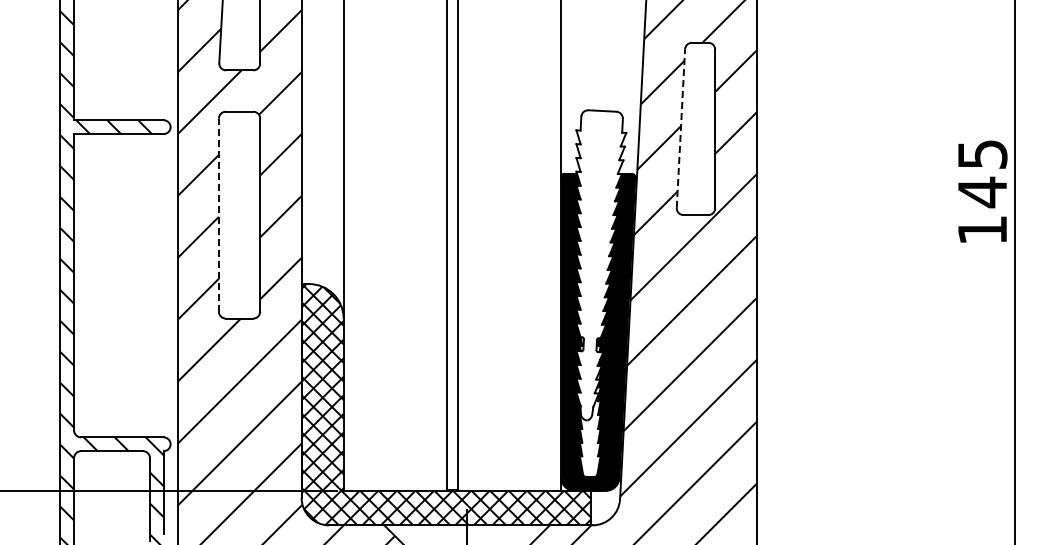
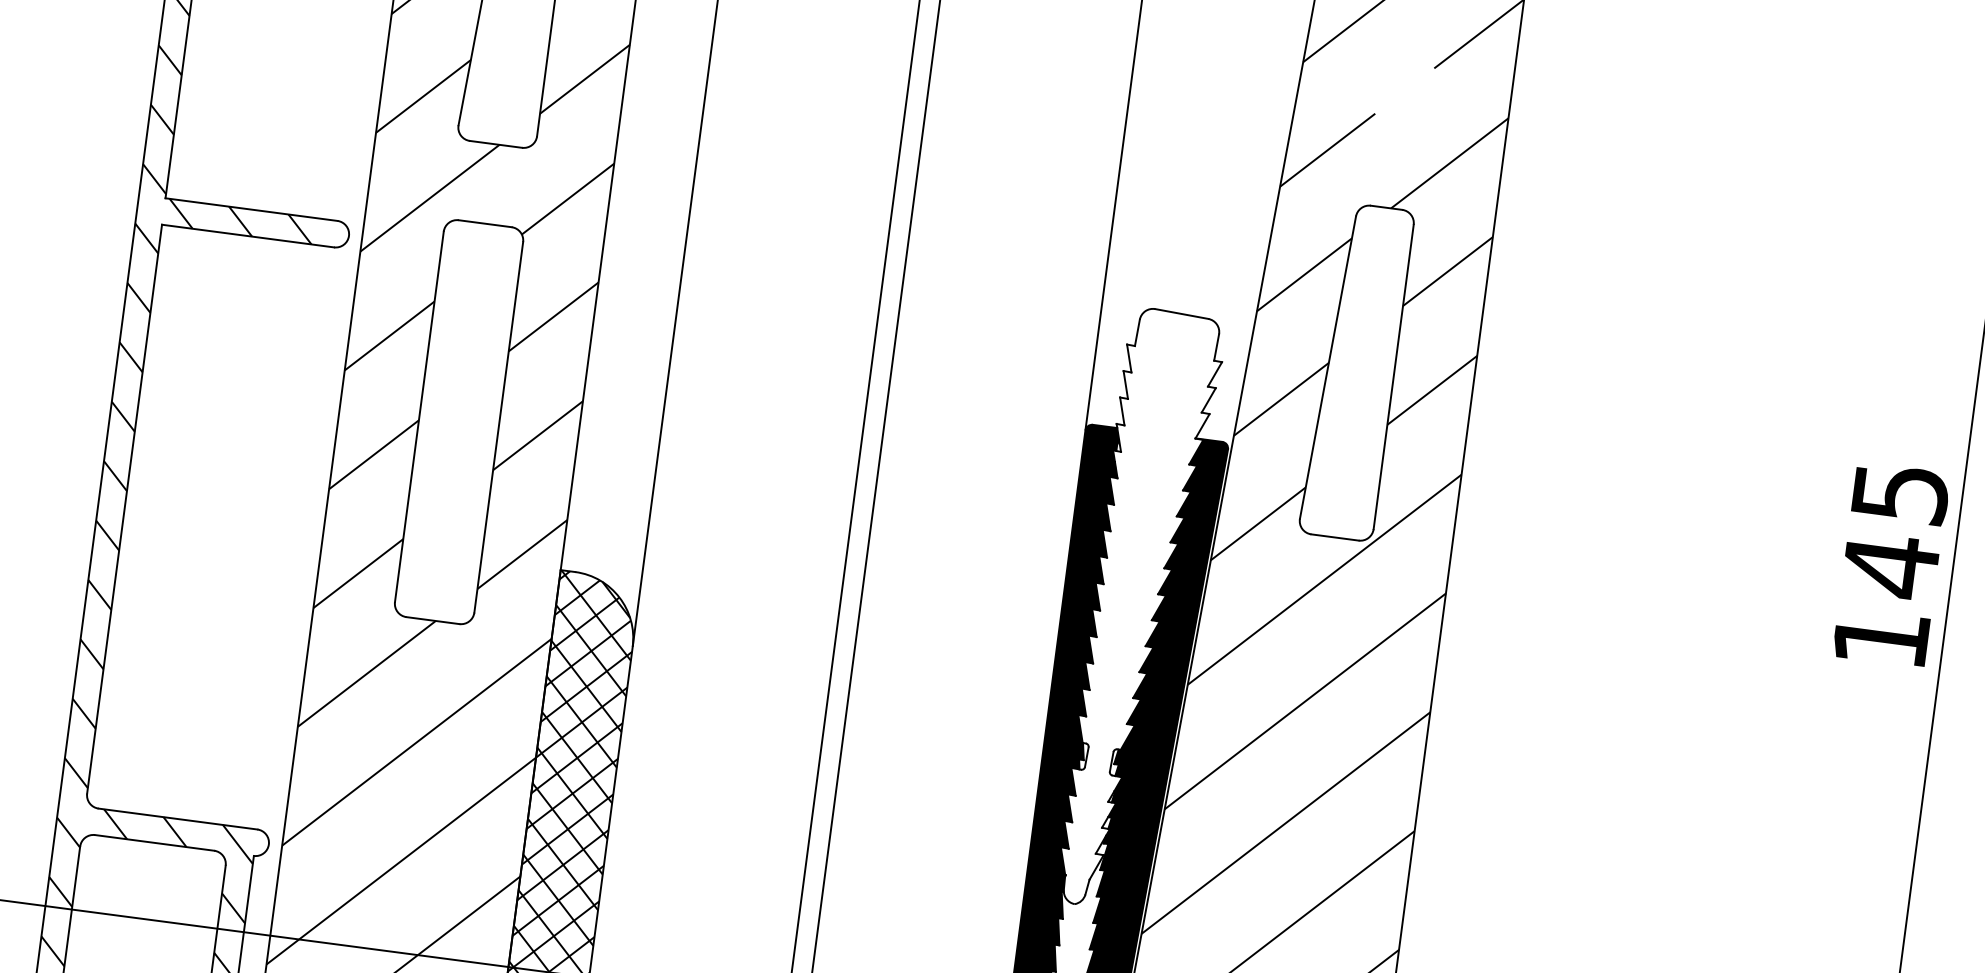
line: (680, 128) -> (1327, 367), dashed -> solid
line: (218, 215) -> (418, 417), dashed -> solid

